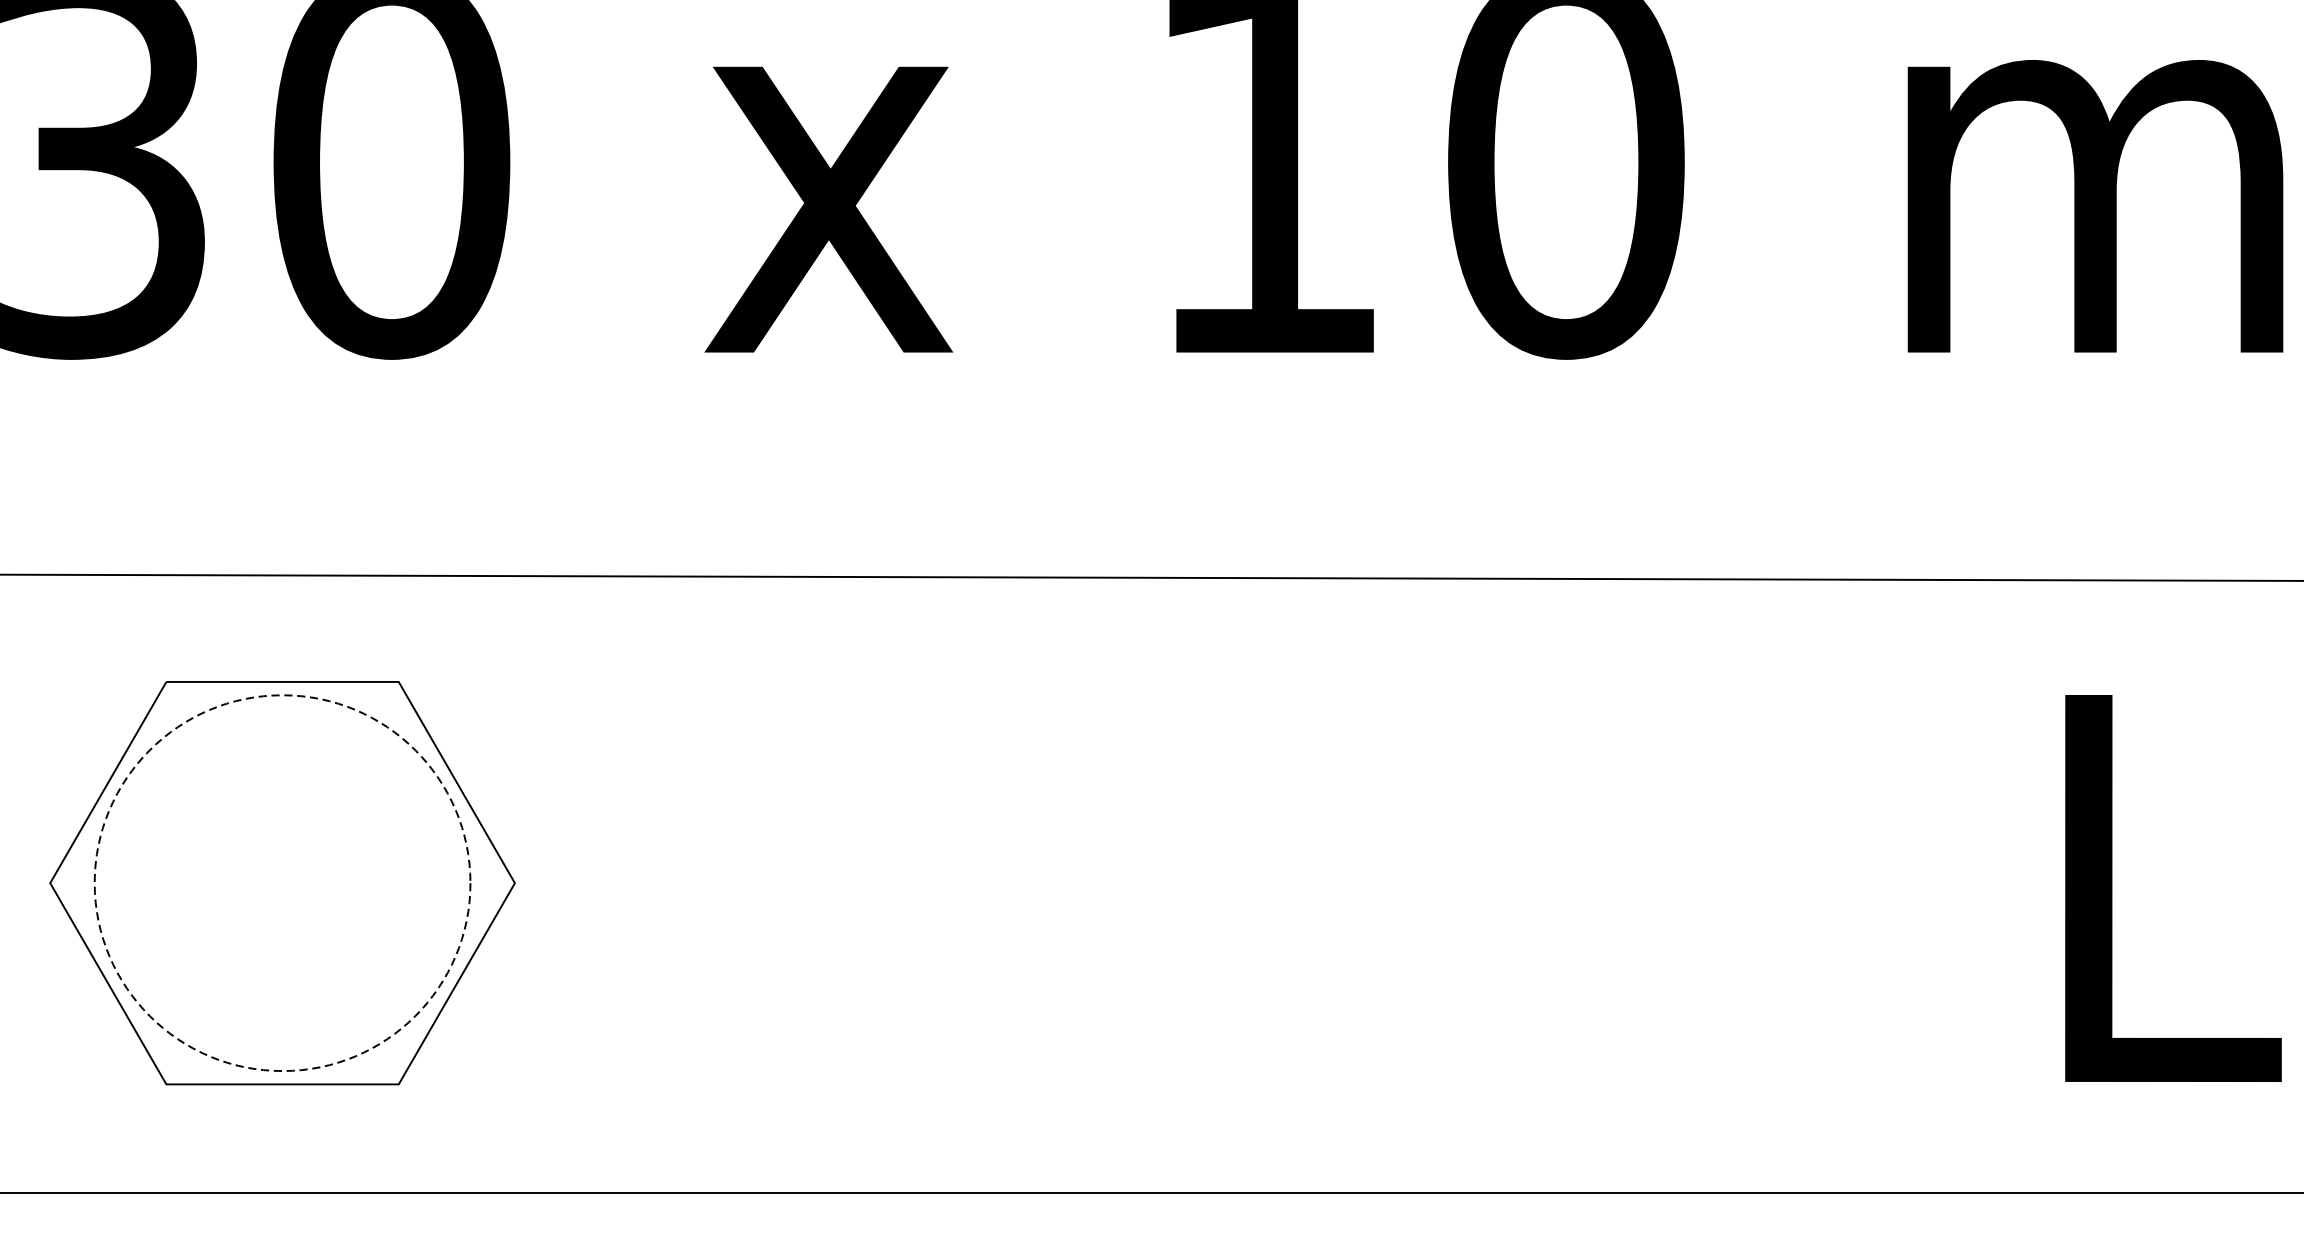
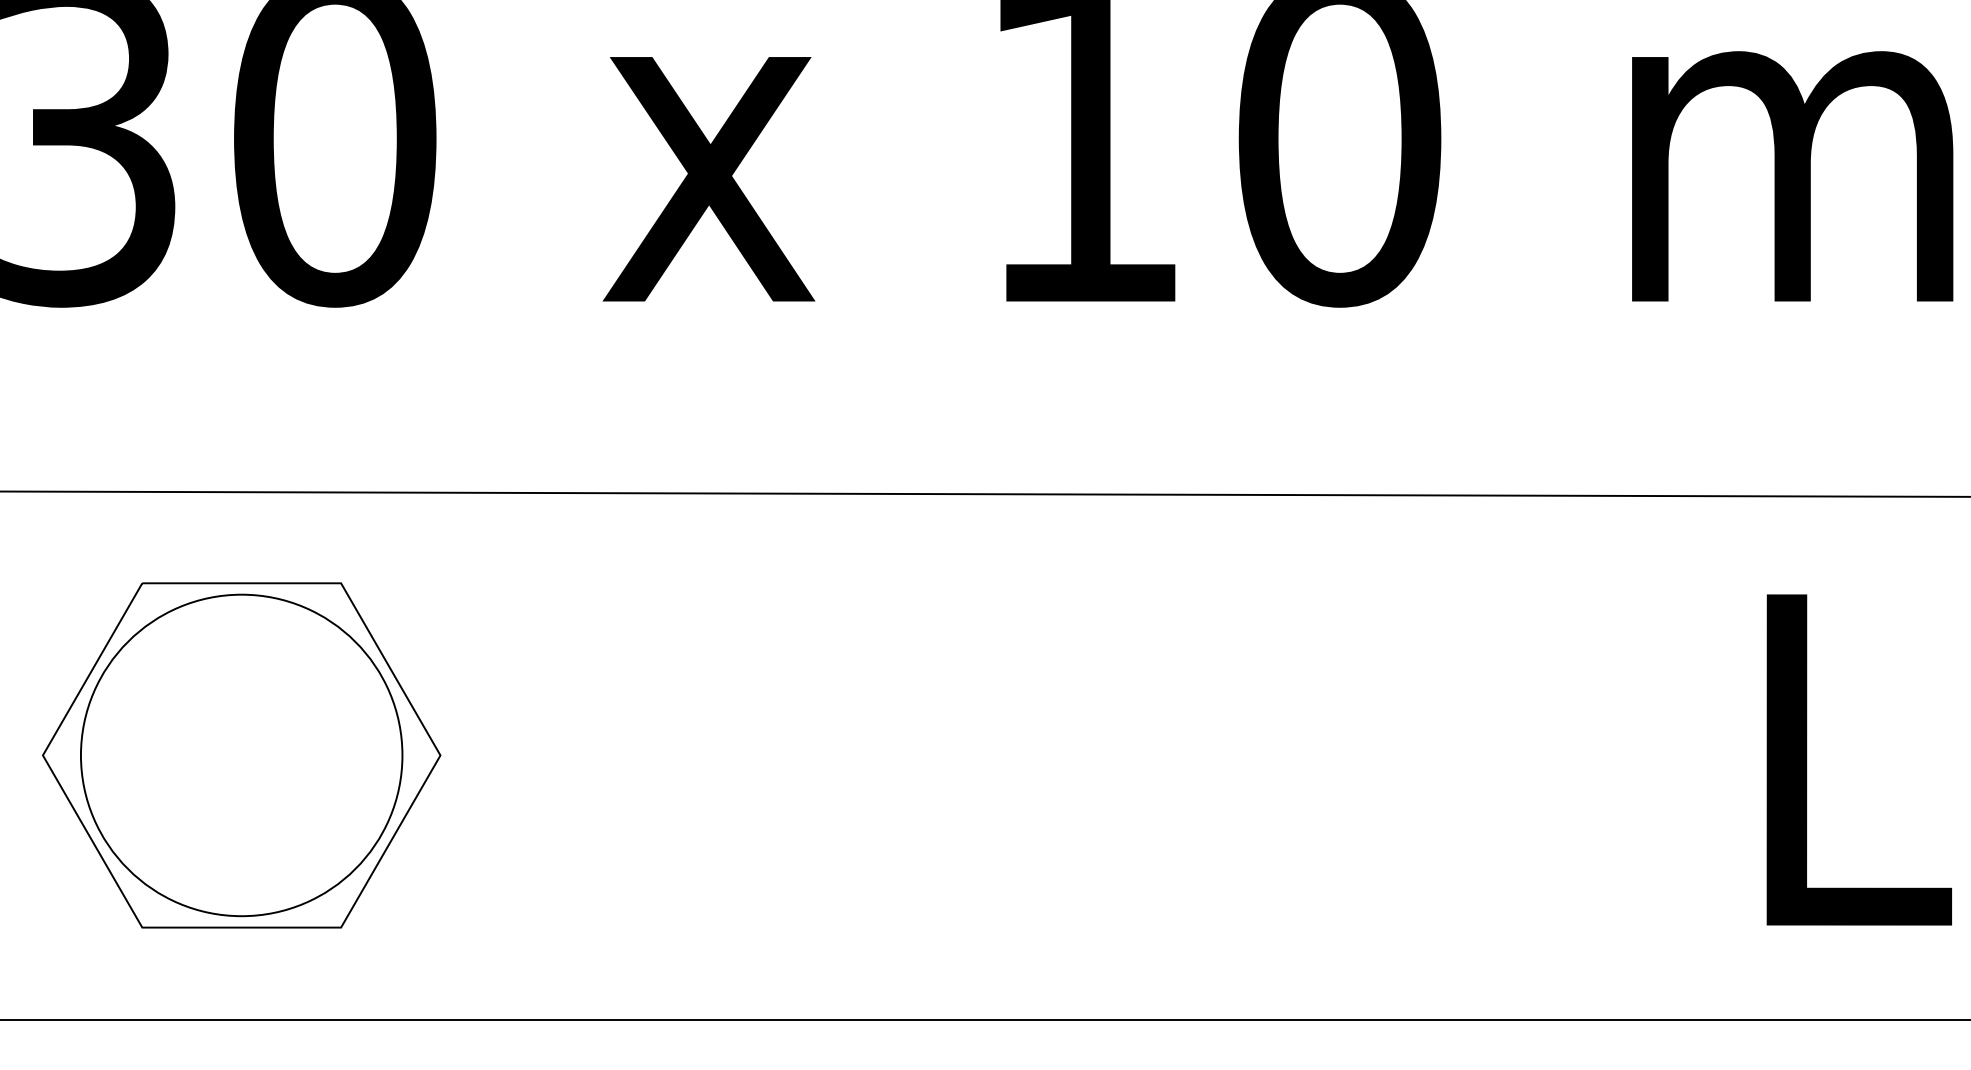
circle: (282, 883) -> (241, 755), dashed -> solid

